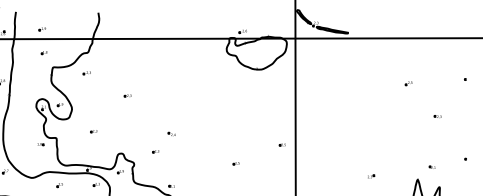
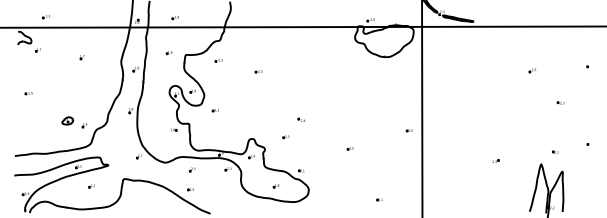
part: (43, 53) -> (168, 53), moved
part: (127, 95) -> (258, 71), moved
part: (92, 131) -> (214, 110), moved
part: (235, 163) -> (349, 148), moved

